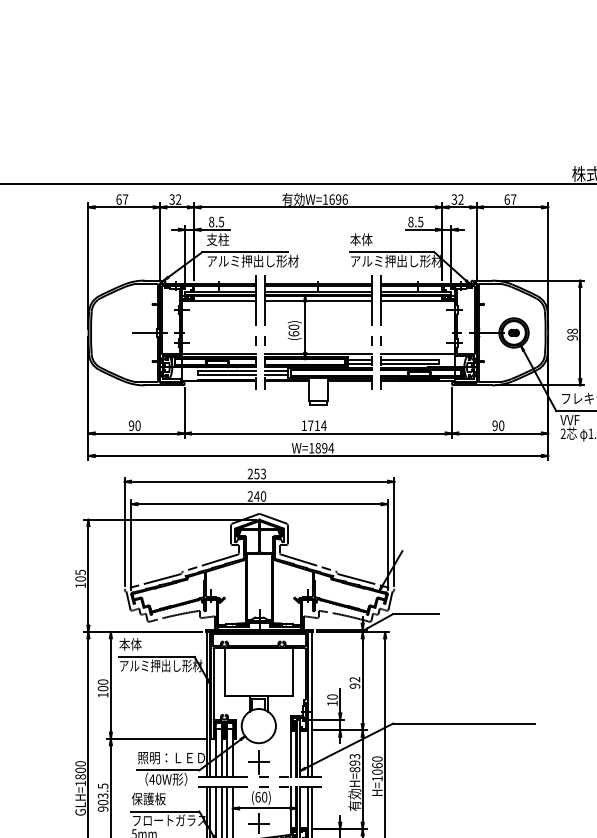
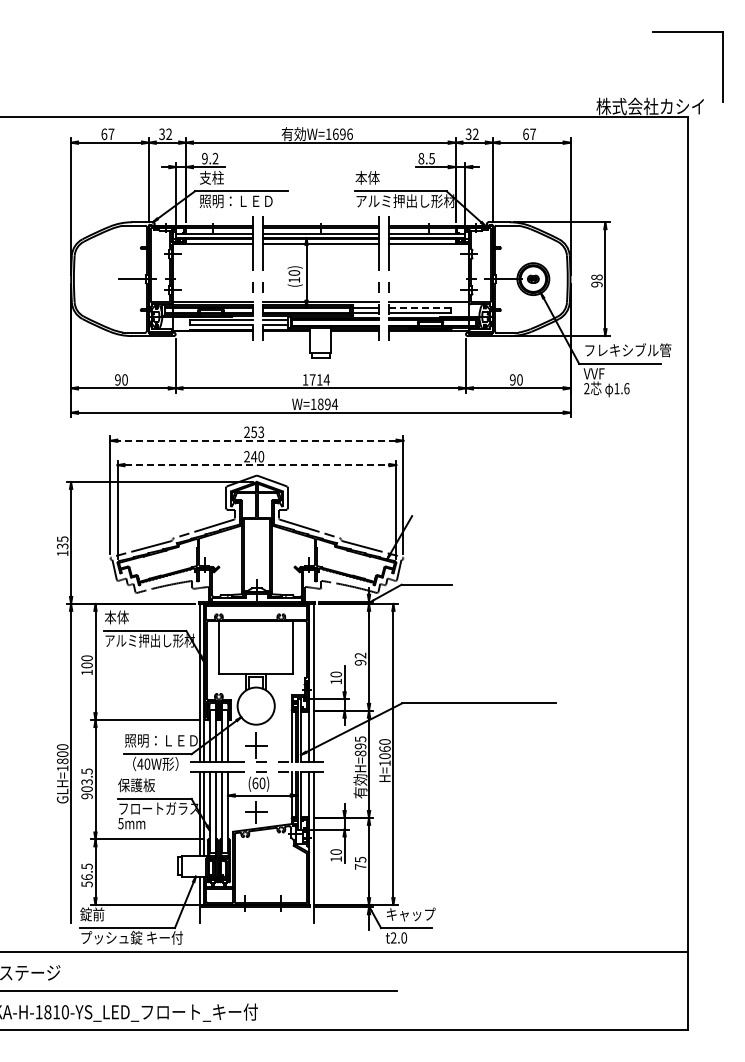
text: (216, 221) -> (210, 158), 8.5 -> 9.2
text: (252, 261) -> (249, 201), アルミ押出し形材 -> 照明：ＬＥＤ
text: (294, 333) -> (294, 279), (60) -> (10)
line: (409, 360) -> (419, 308), solid -> dashed
line: (259, 481) -> (256, 440), solid -> dashed
line: (260, 504) -> (257, 465), solid -> dashed
text: (80, 579) -> (62, 546), 105 -> 135
text: (353, 755) -> (359, 738), H=893 -> H=895

